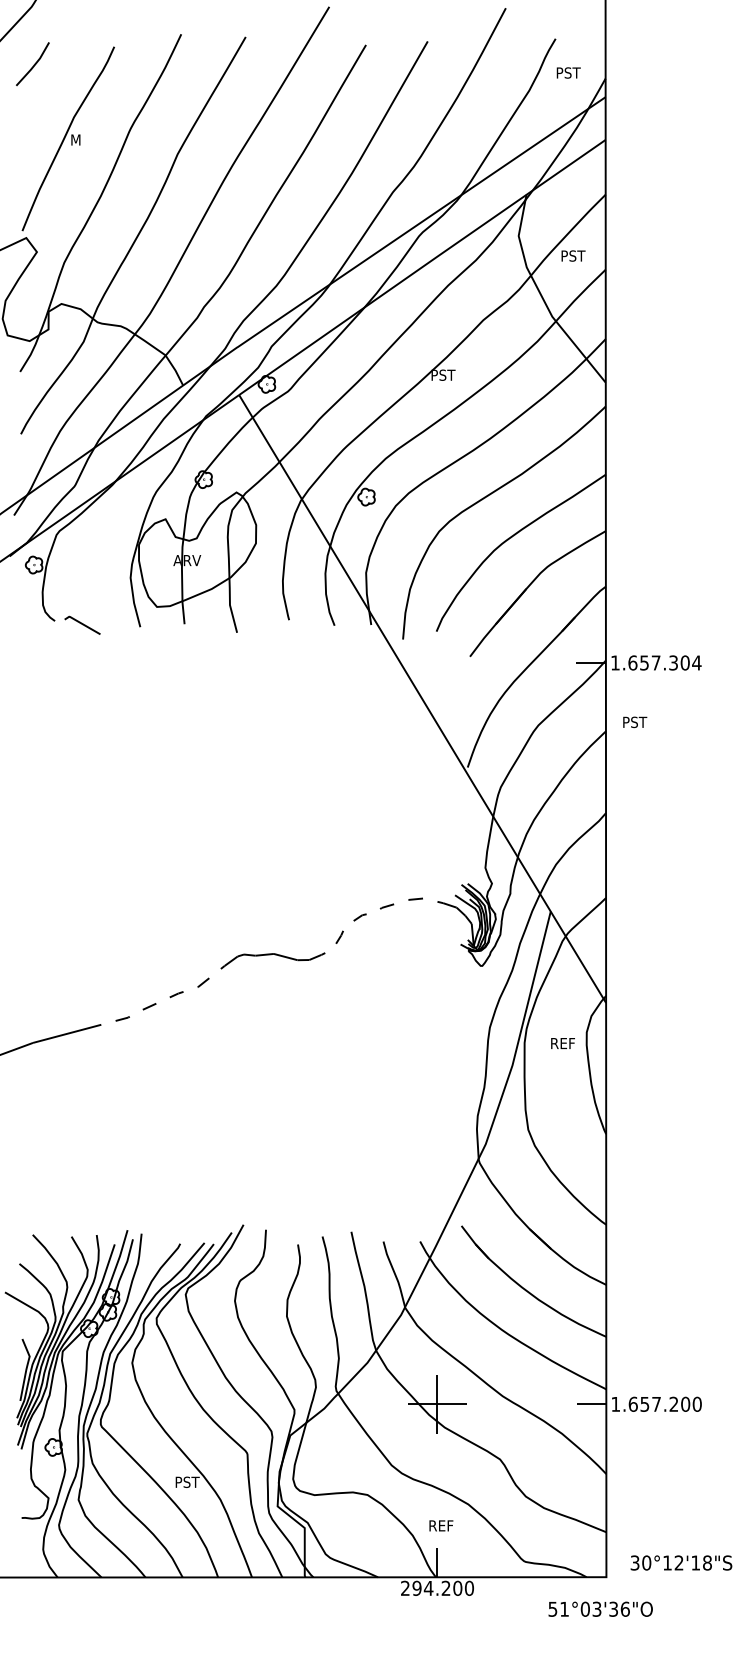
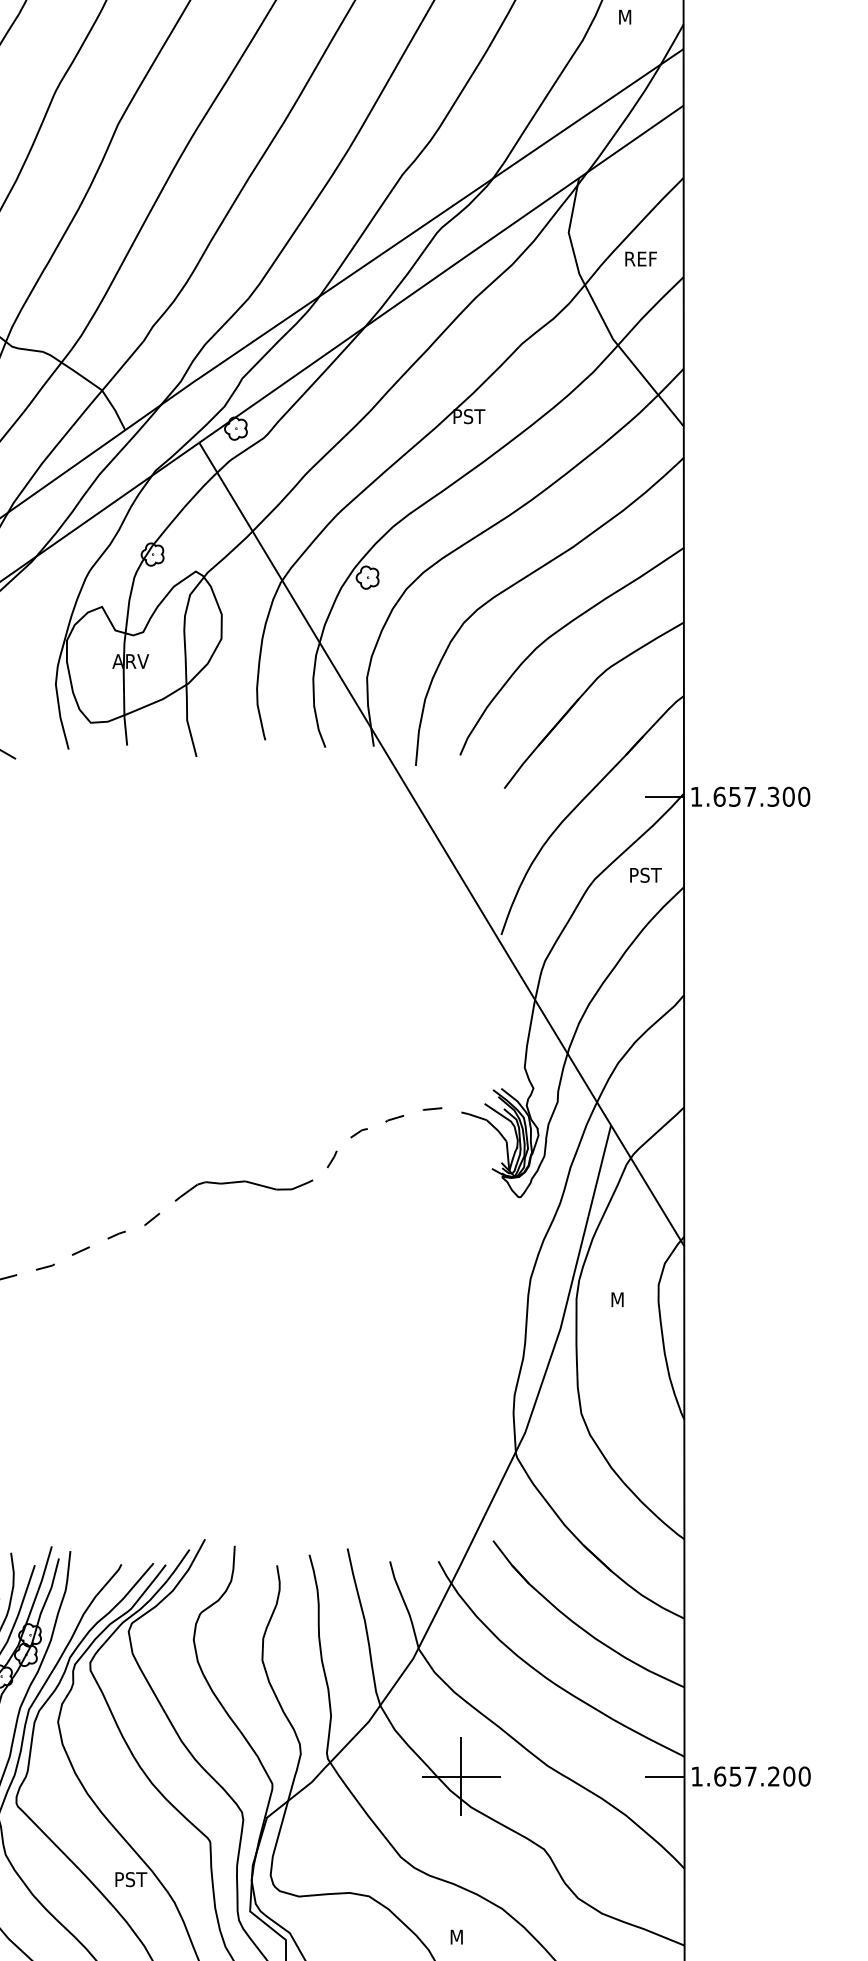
text: (569, 72) -> (635, 16), PST -> M
text: (574, 255) -> (642, 258), PST -> REF
text: (696, 662) -> (803, 796), 1.657.304 -> 1.657.300
text: (635, 722) -> (646, 875), moved
text: (563, 1043) -> (627, 1299), REF -> M
text: (441, 1525) -> (466, 1936), REF -> M

